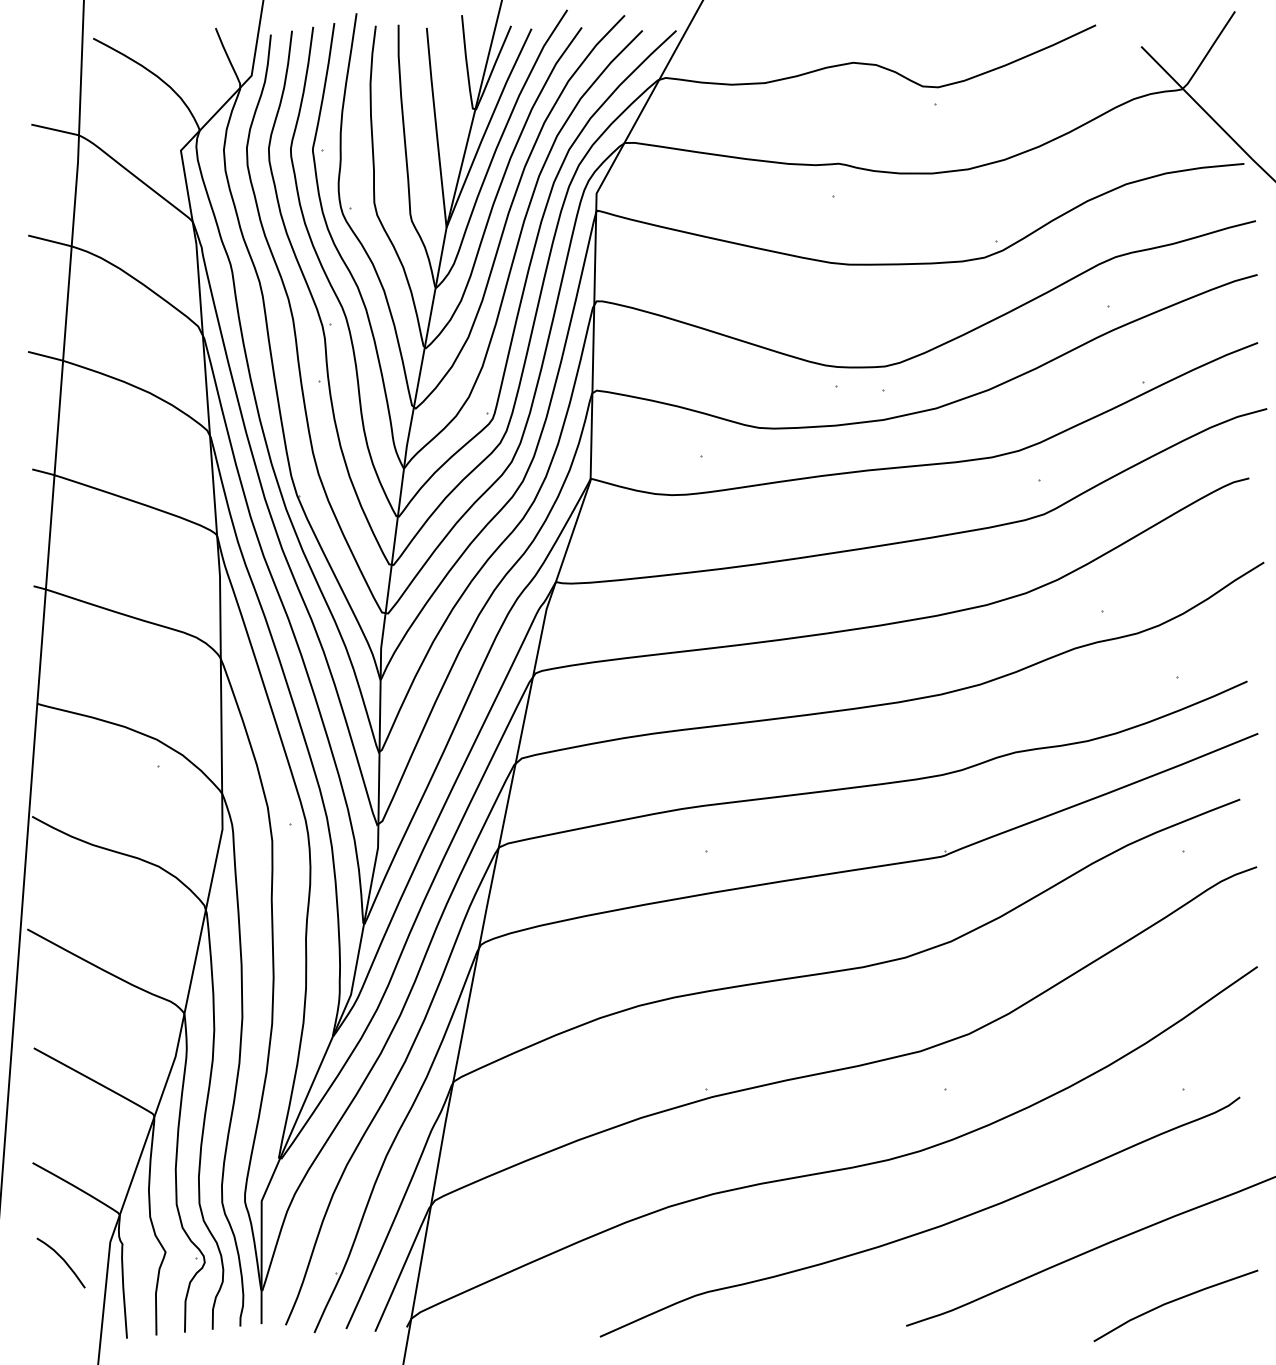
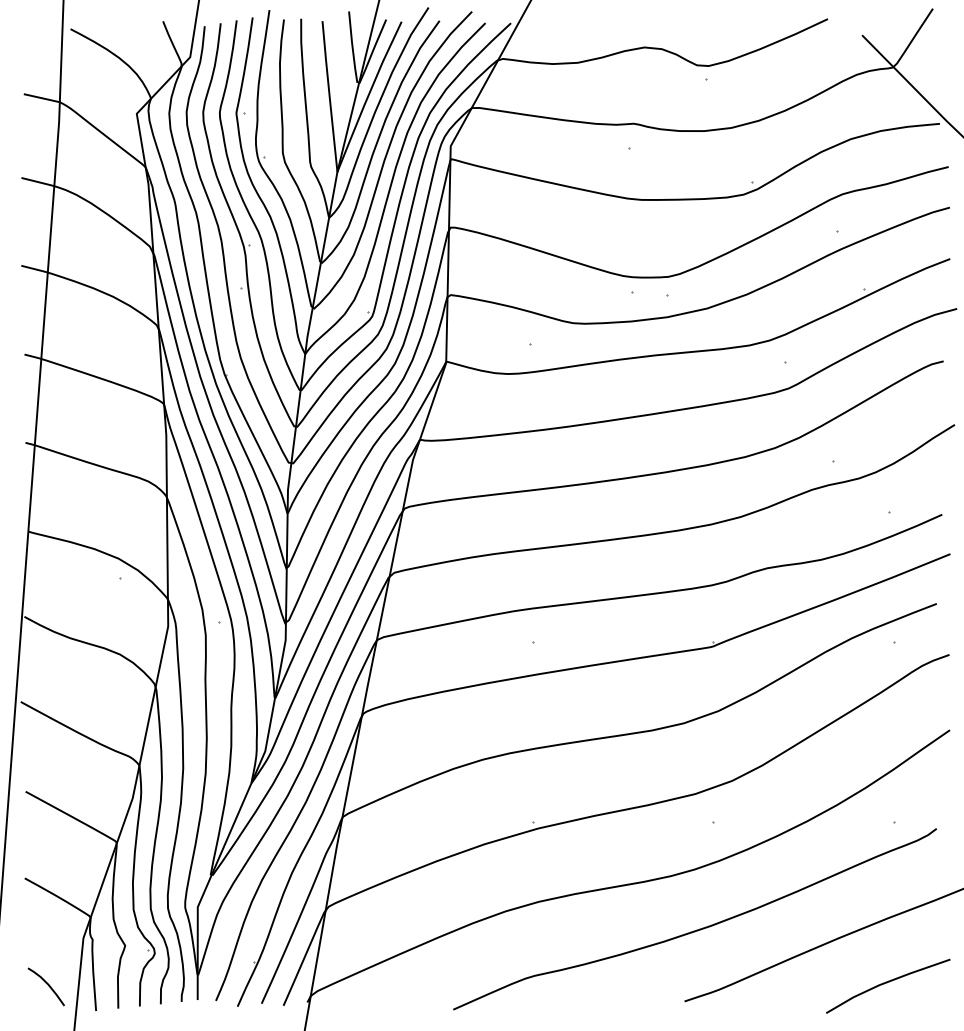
curve: (61, 1259) -> (46, 984), moved

